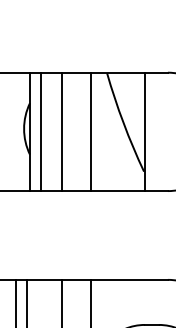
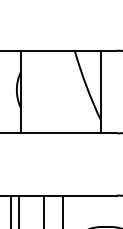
line: (40, 131) -> (28, 91), removed
line: (62, 131) -> (43, 91), removed
line: (90, 131) -> (63, 91), removed

